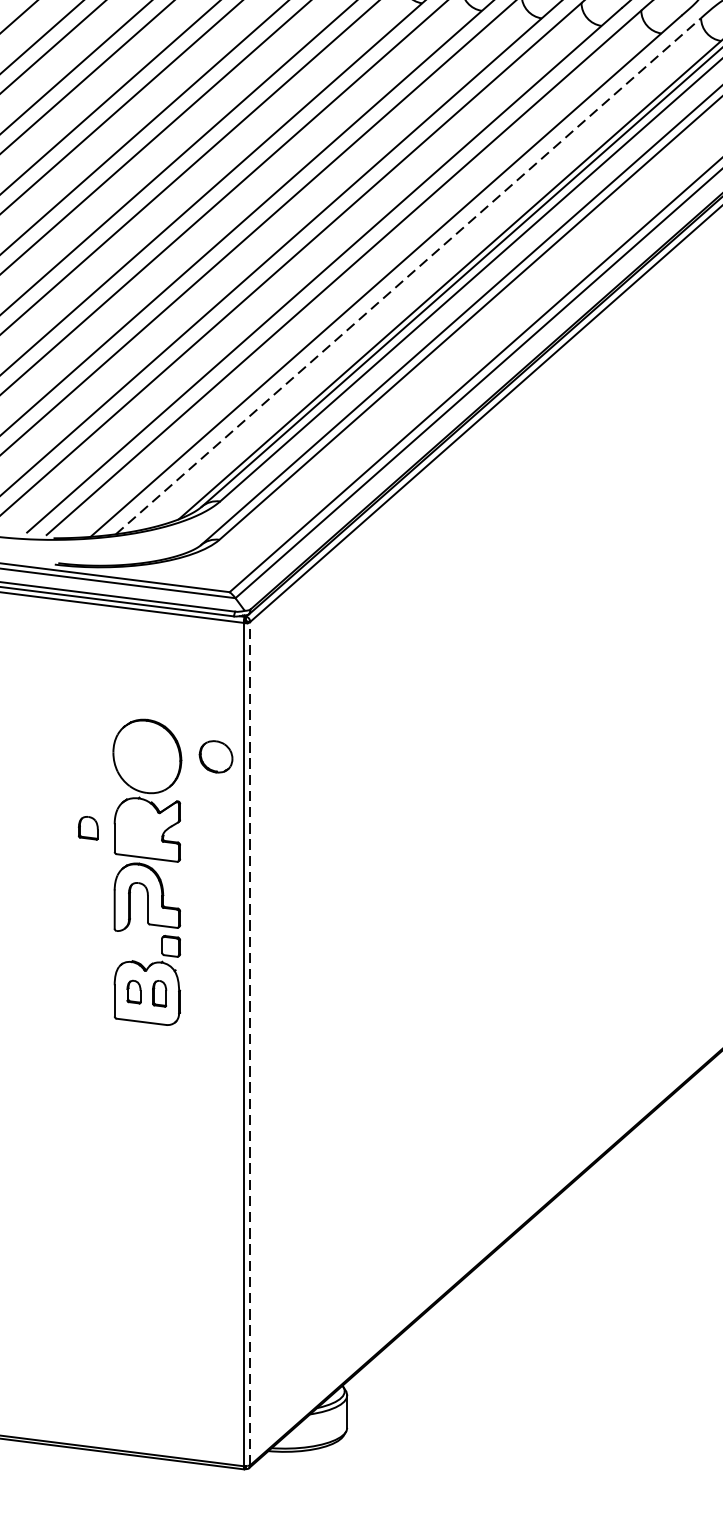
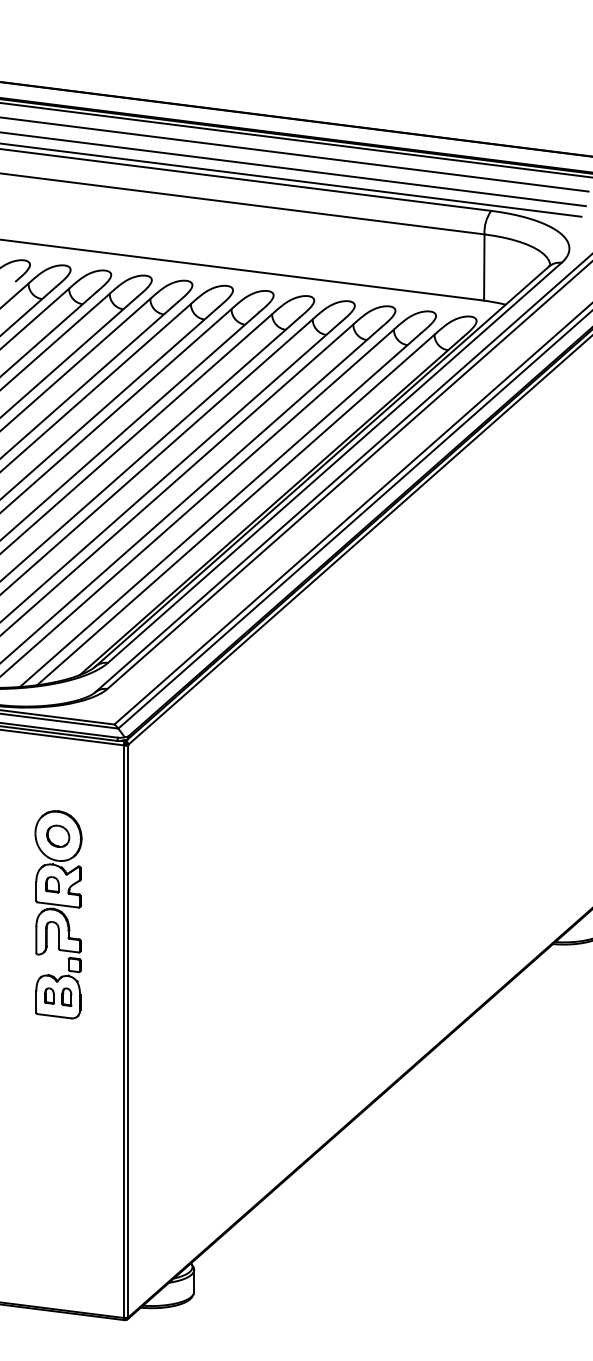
line: (407, 275) -> (235, 509), dashed -> solid
part: (216, 755) -> (58, 835), moved
part: (88, 827) -> (52, 884), moved
line: (250, 1042) -> (128, 1030), dashed -> solid

